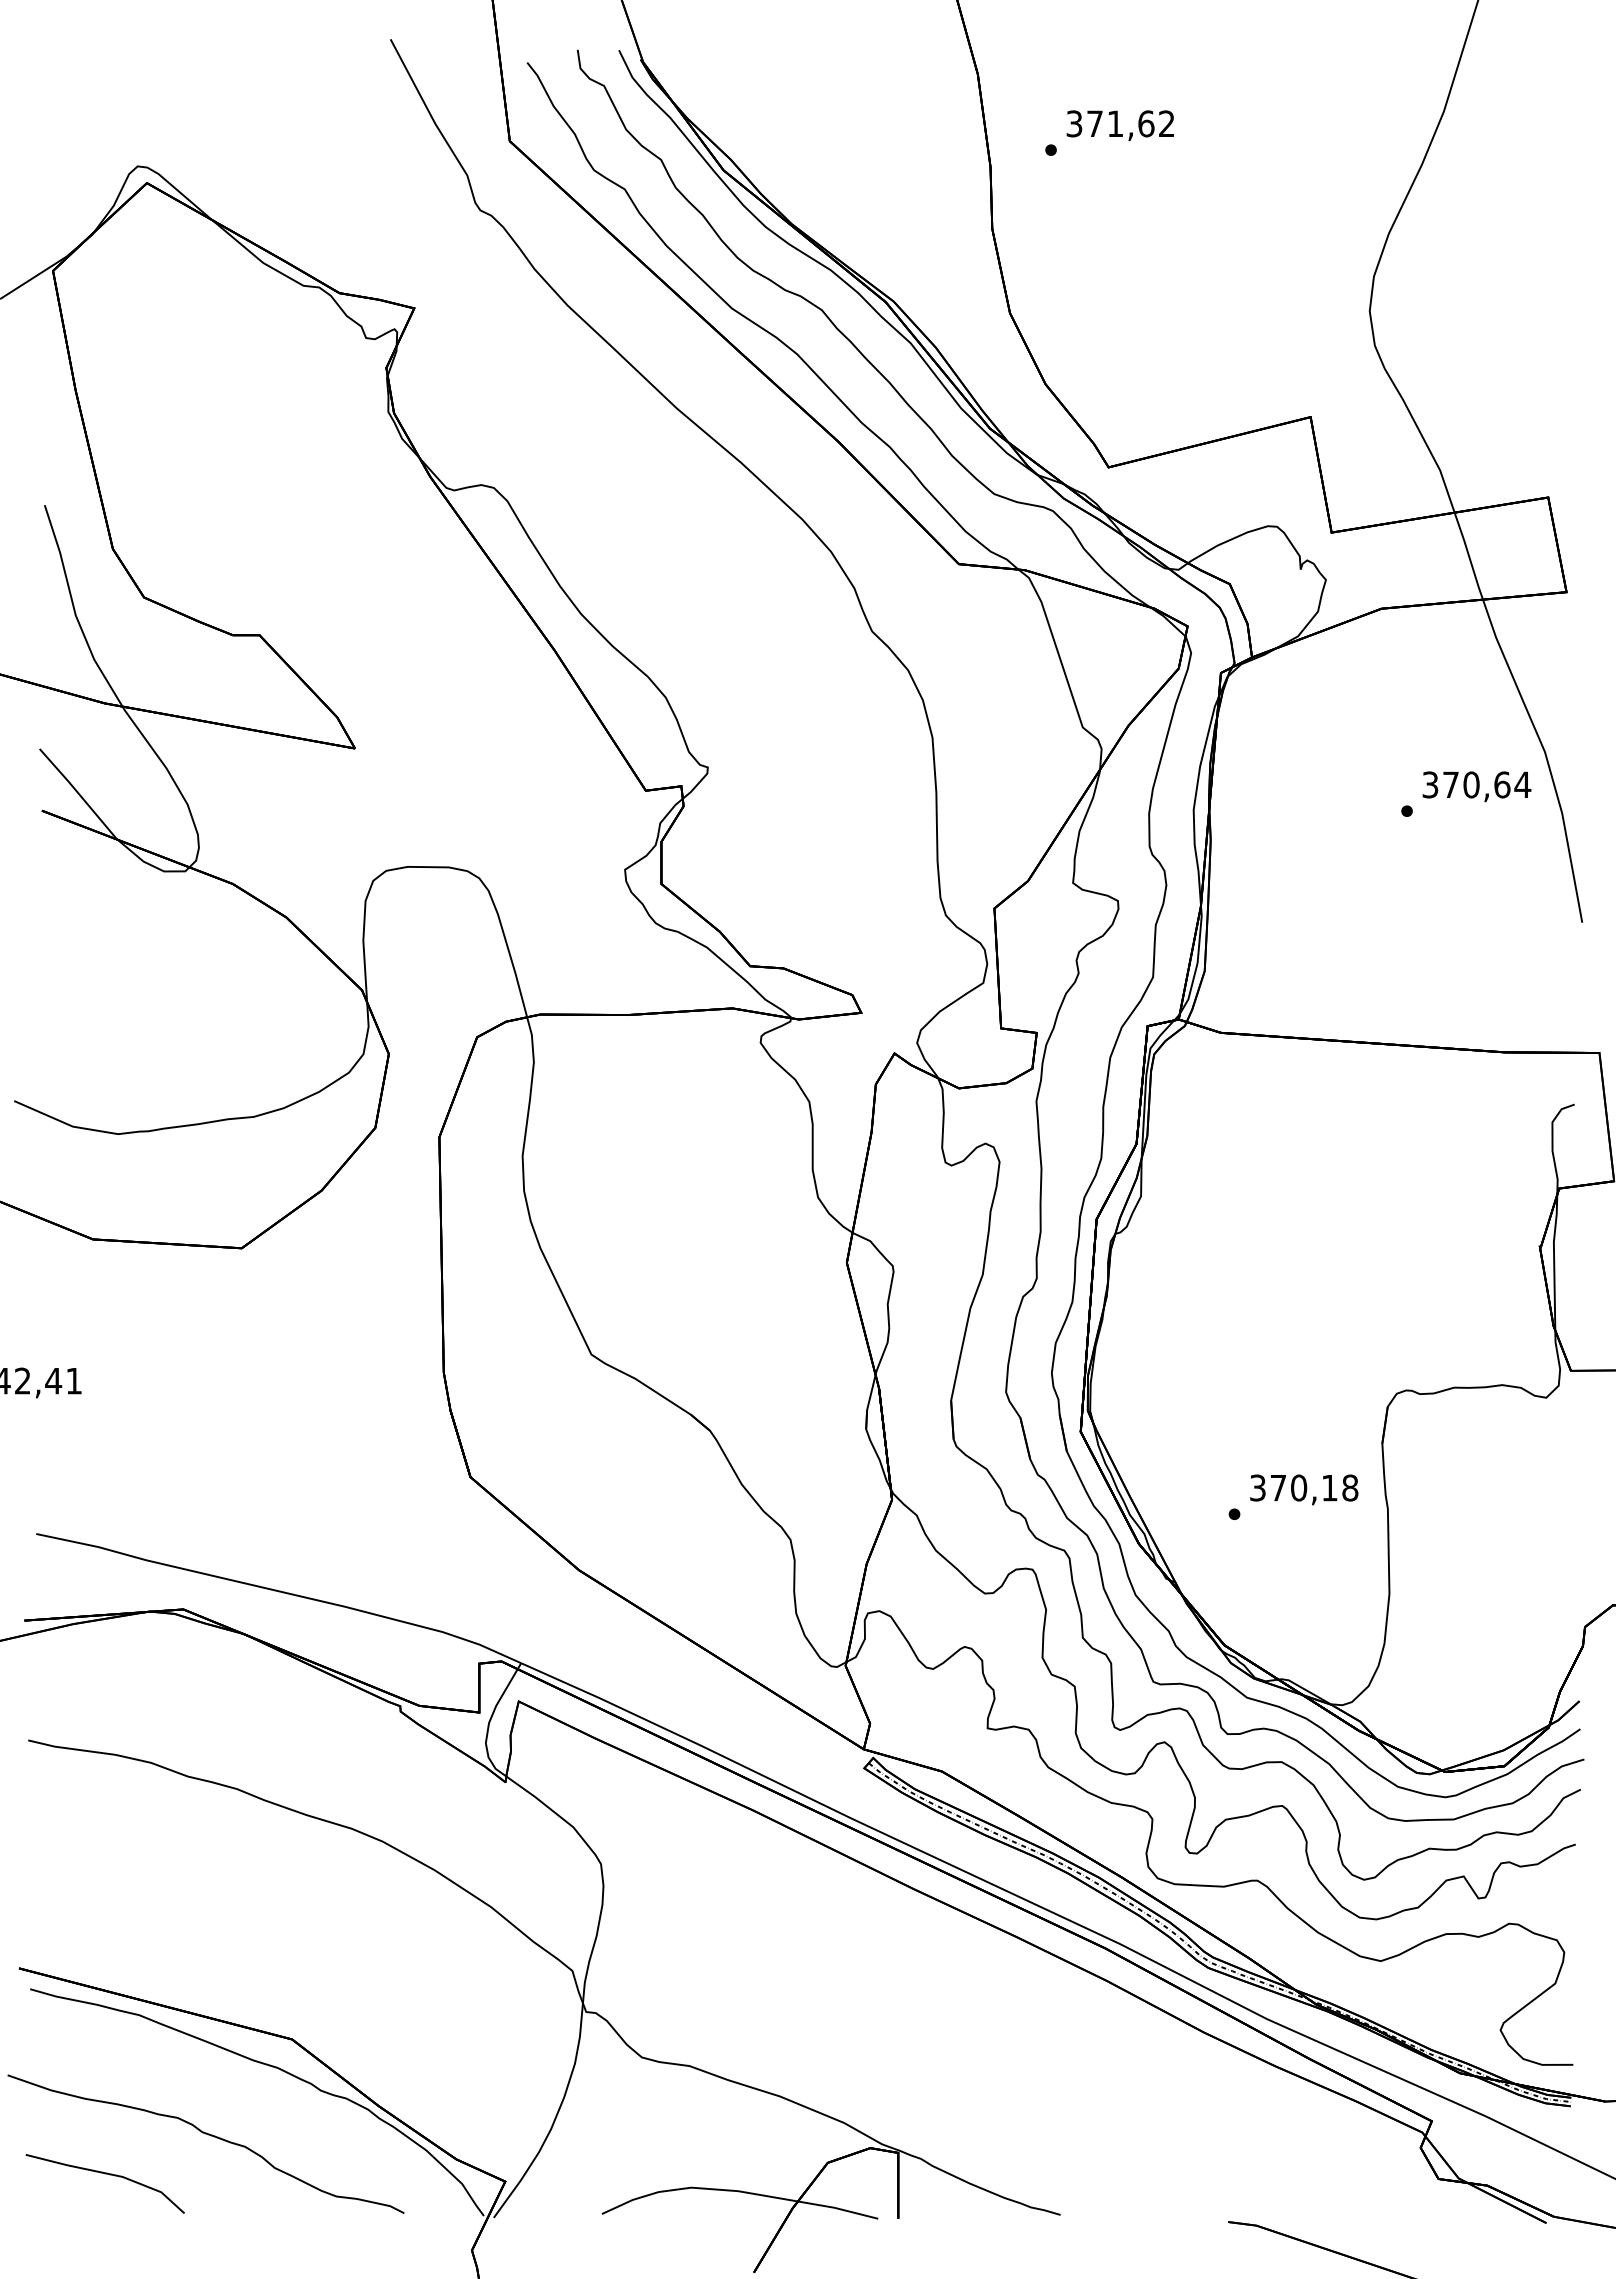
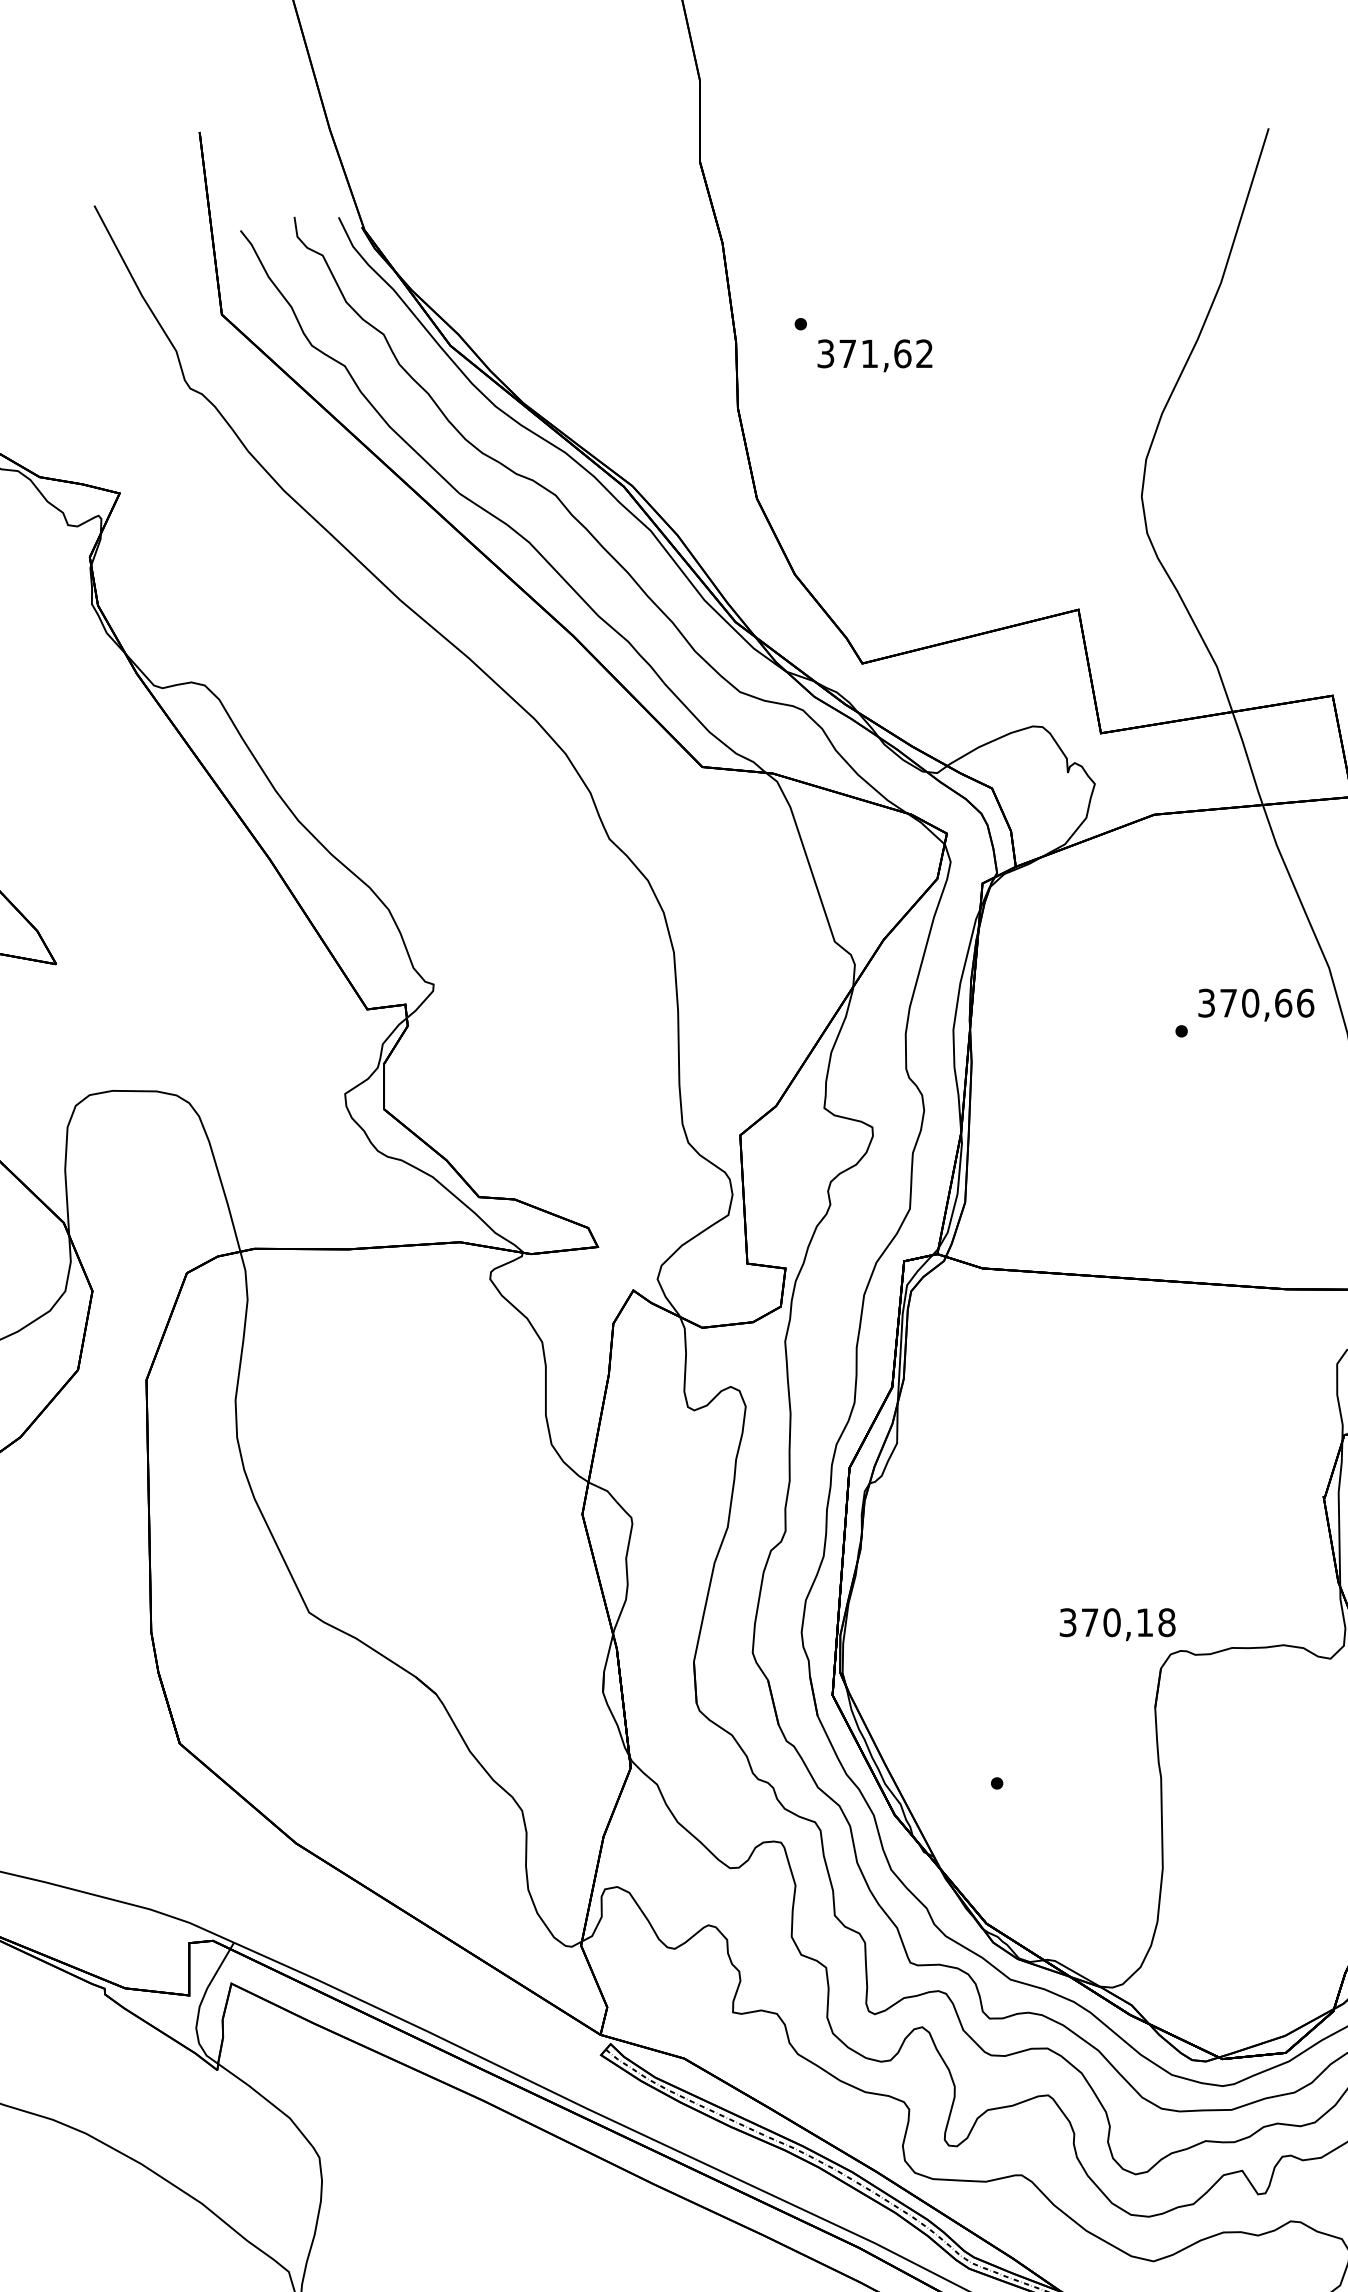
text: (1119, 125) -> (874, 355), moved
text: (1522, 784) -> (1305, 1002), 370,64 -> 370,66
text: (1304, 1489) -> (1117, 1624), moved

